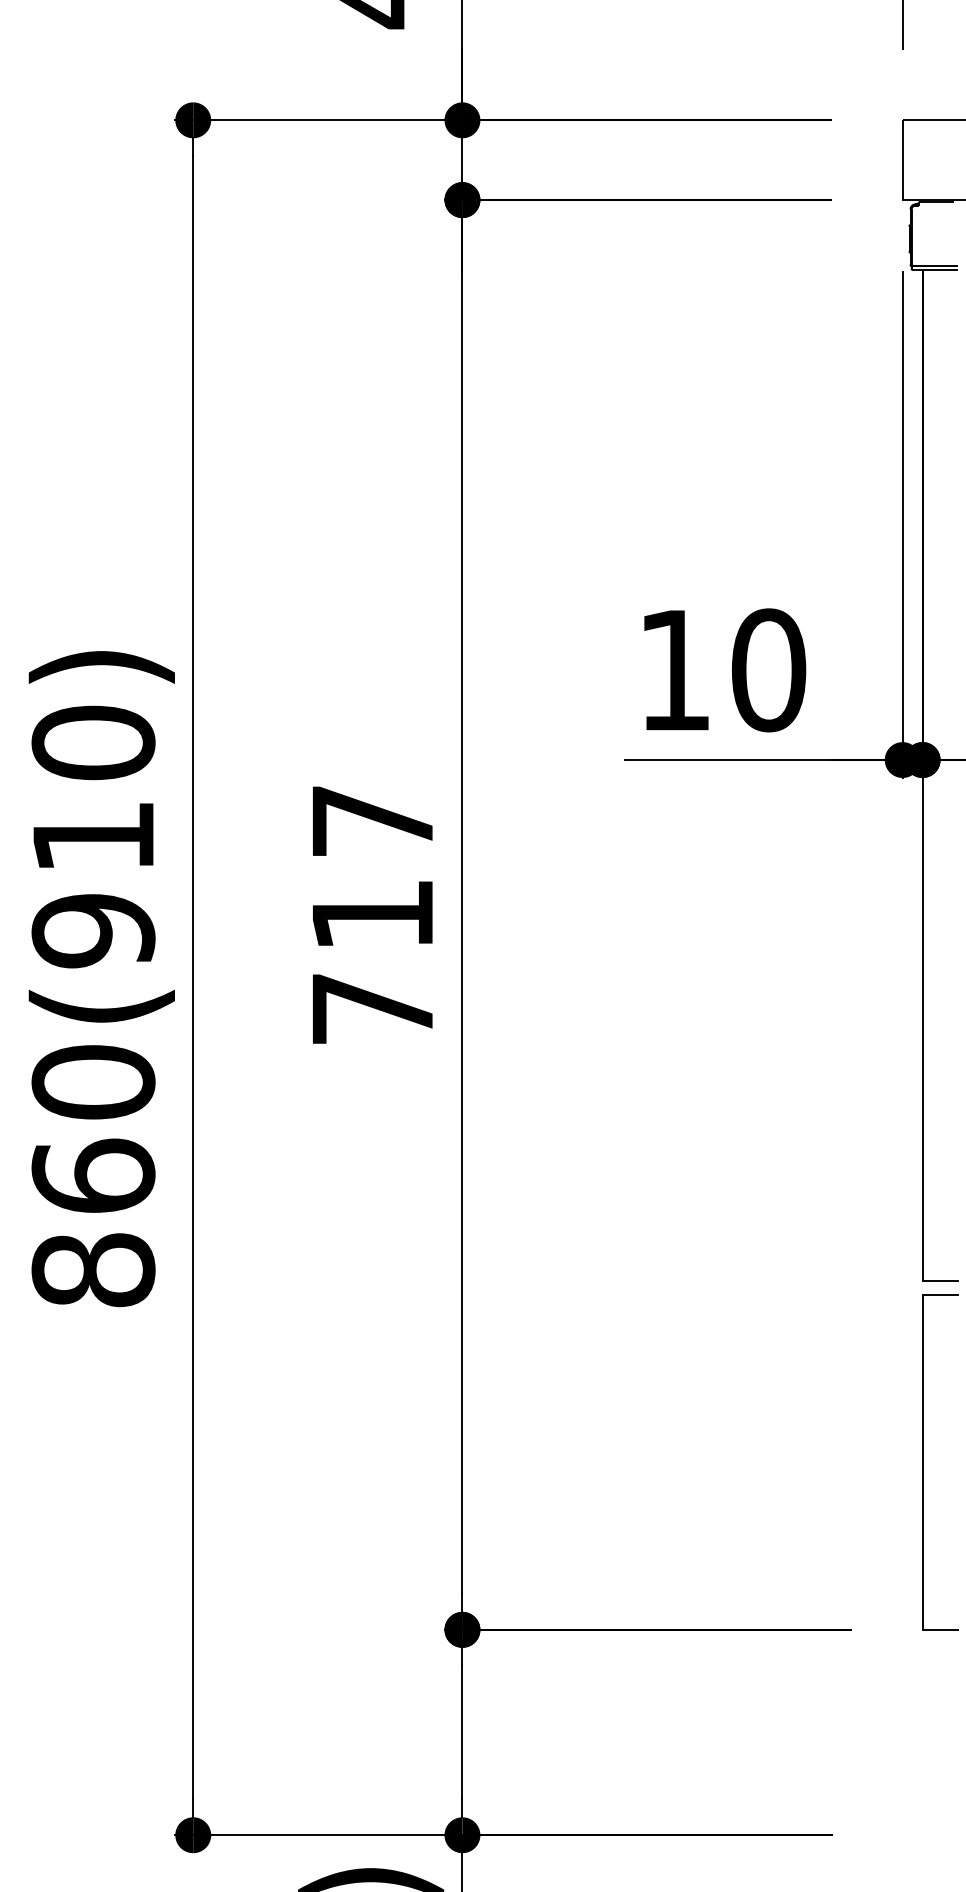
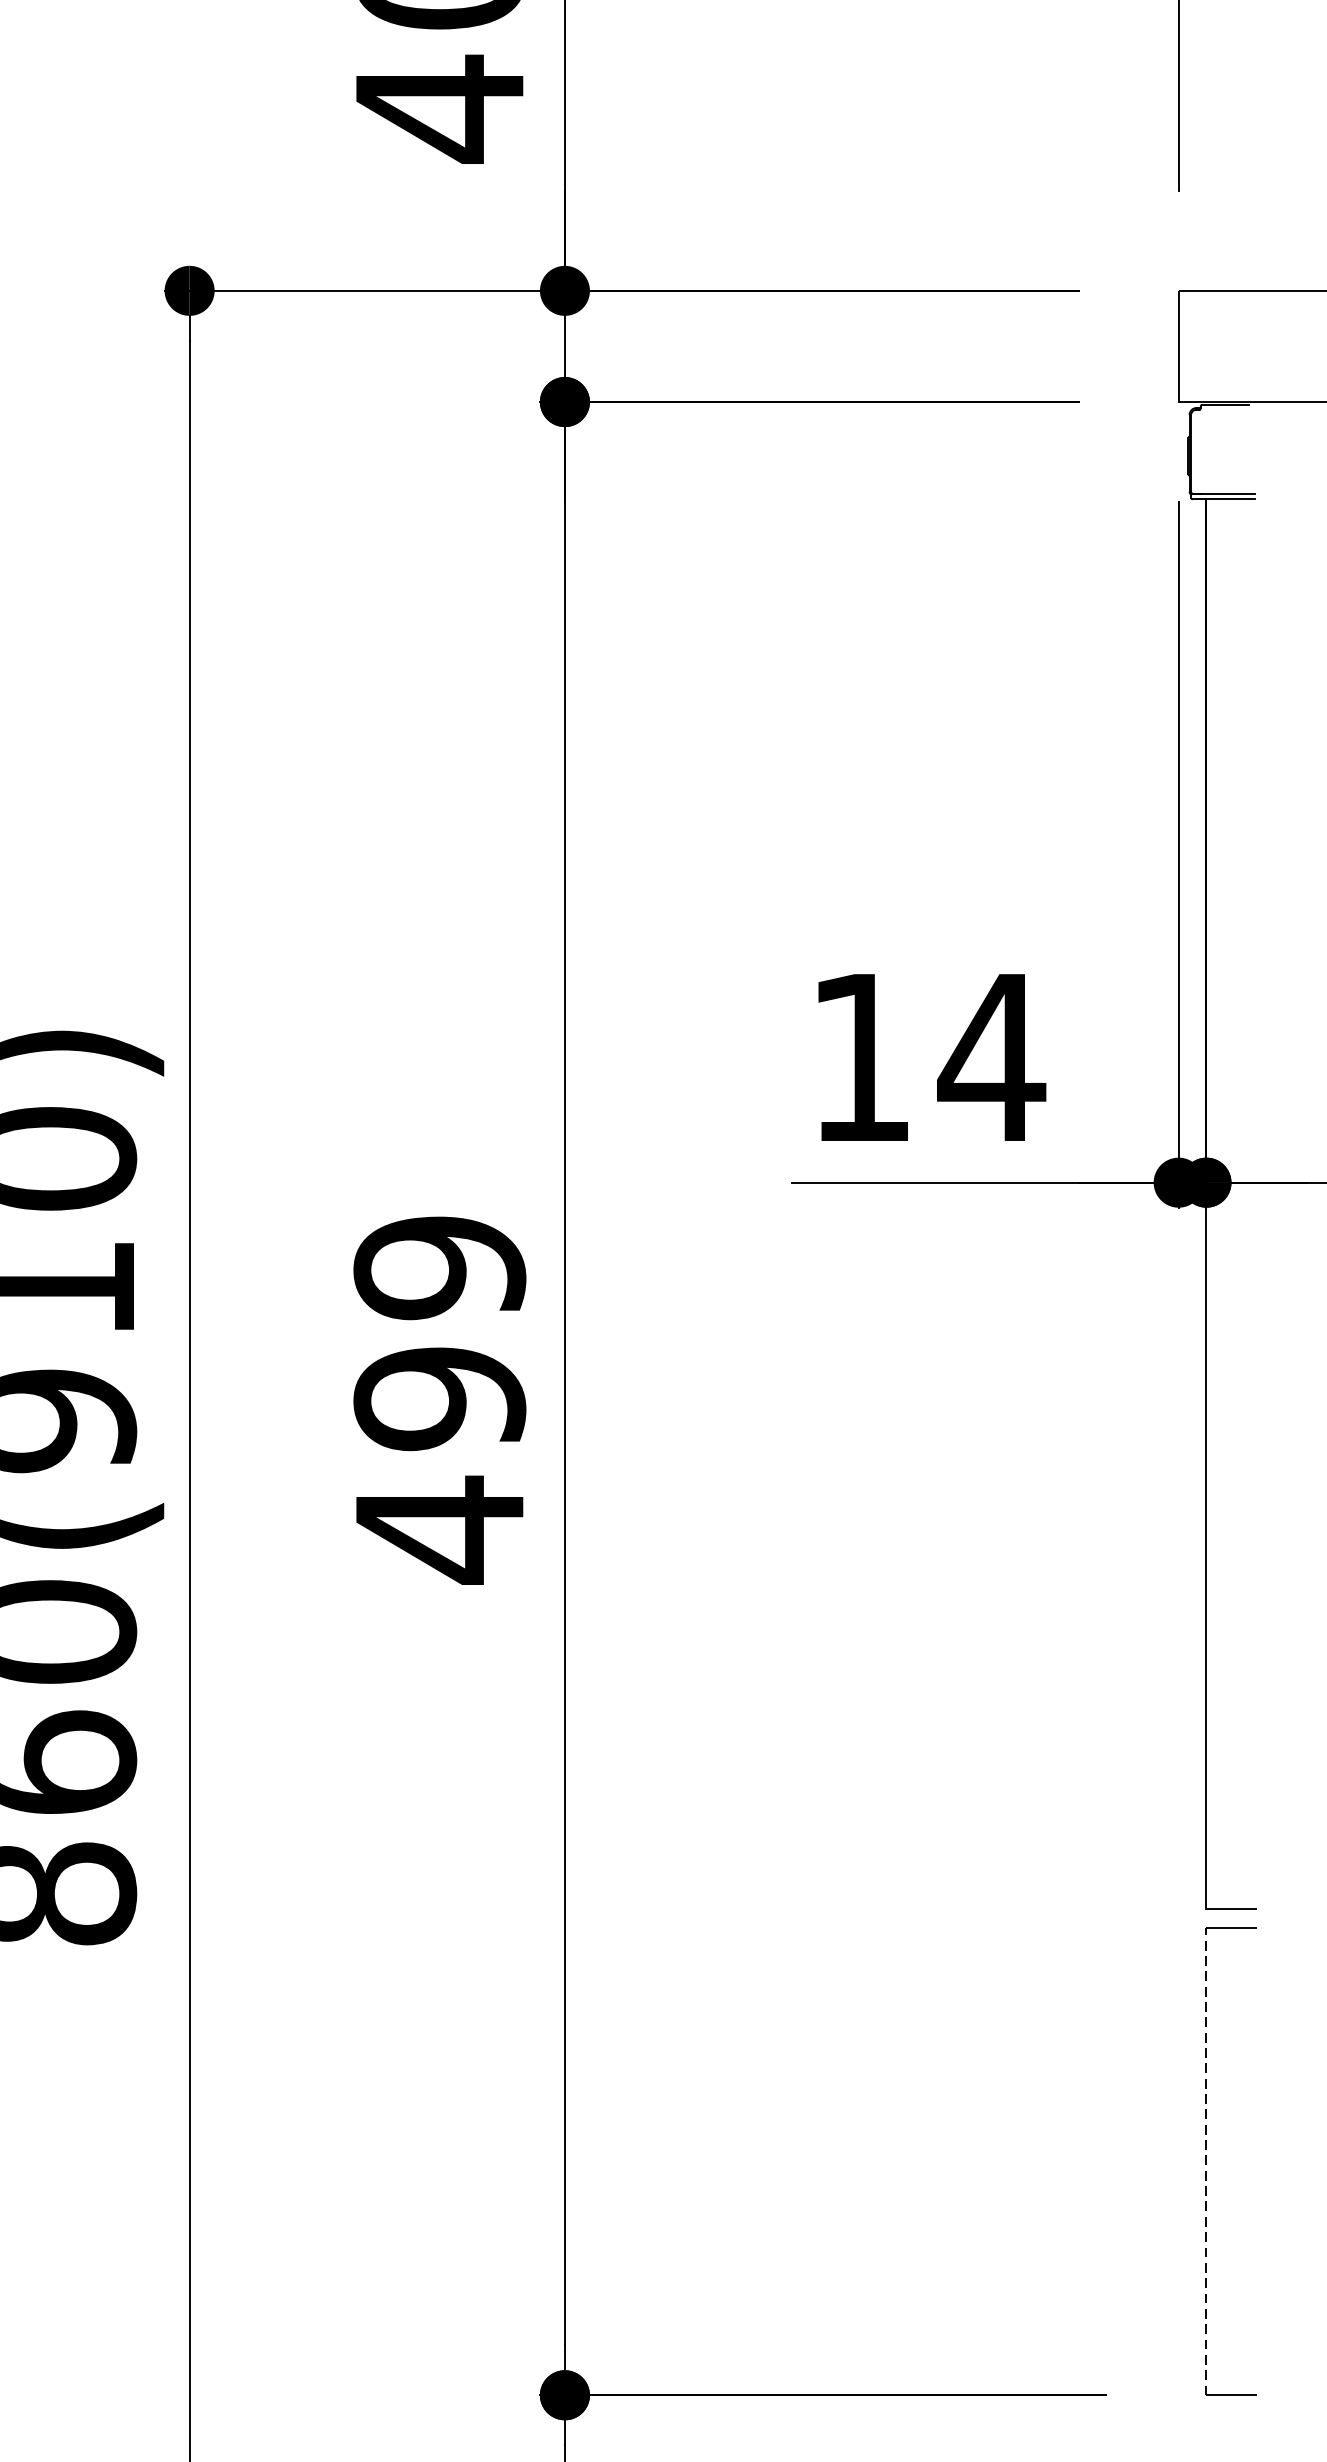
text: (768, 670) -> (991, 1057), 10 -> 14
text: (372, 916) -> (439, 1400), 717 -> 499
line: (922, 1462) -> (1206, 2161), solid -> dashed

